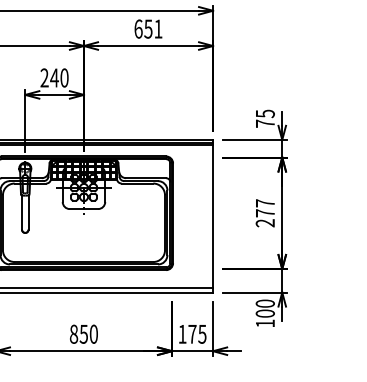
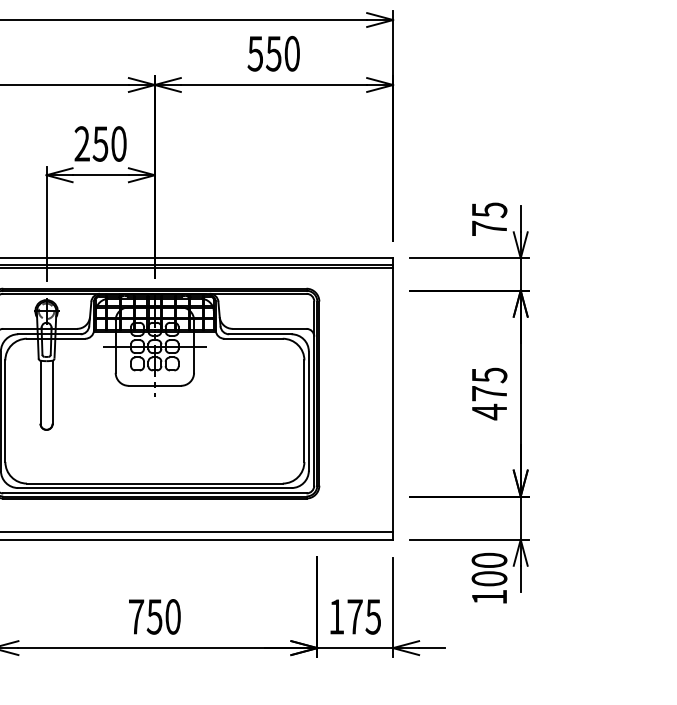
text: (148, 28) -> (273, 52), 651 -> 550
text: (54, 77) -> (100, 143), 240 -> 250
text: (264, 213) -> (487, 394), 277 -> 475
text: (74, 333) -> (137, 615), 850 -> 750

